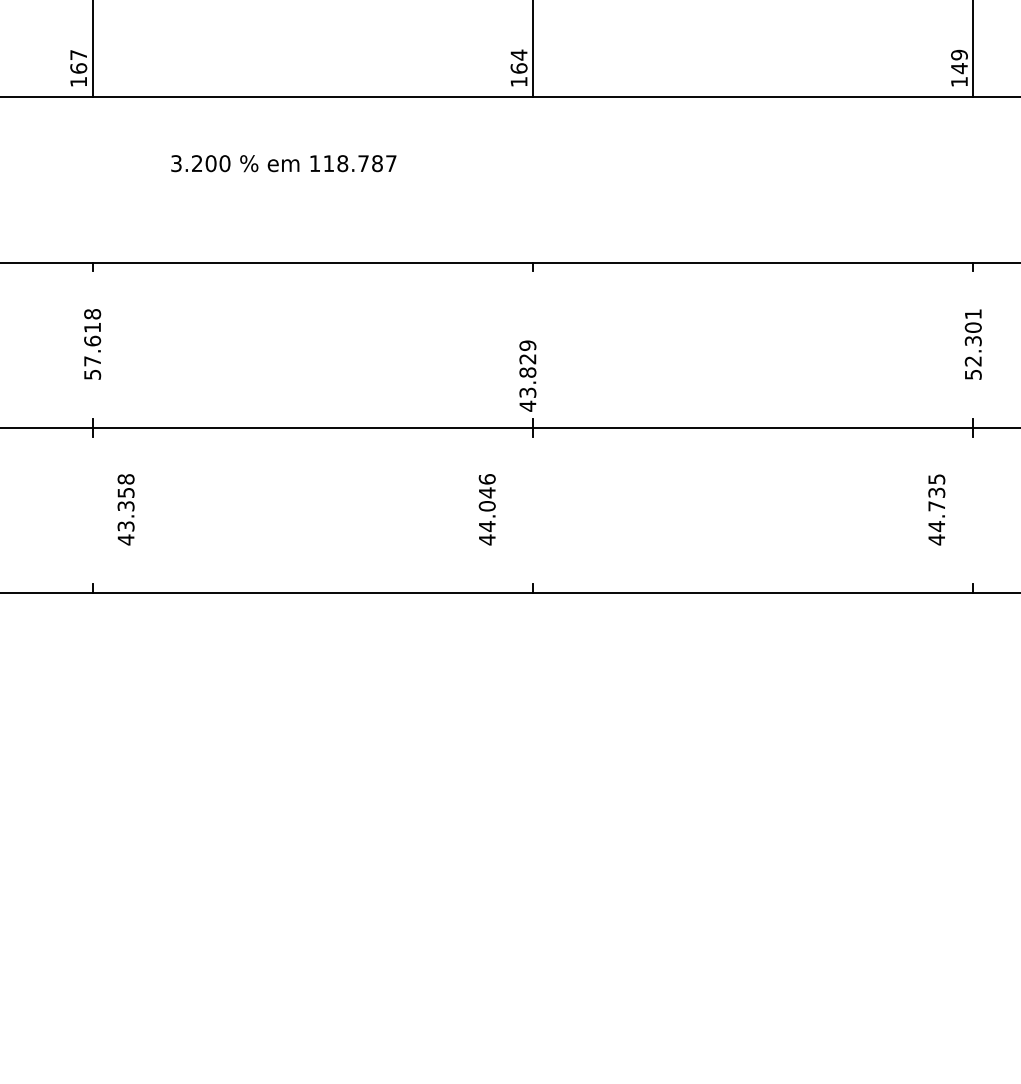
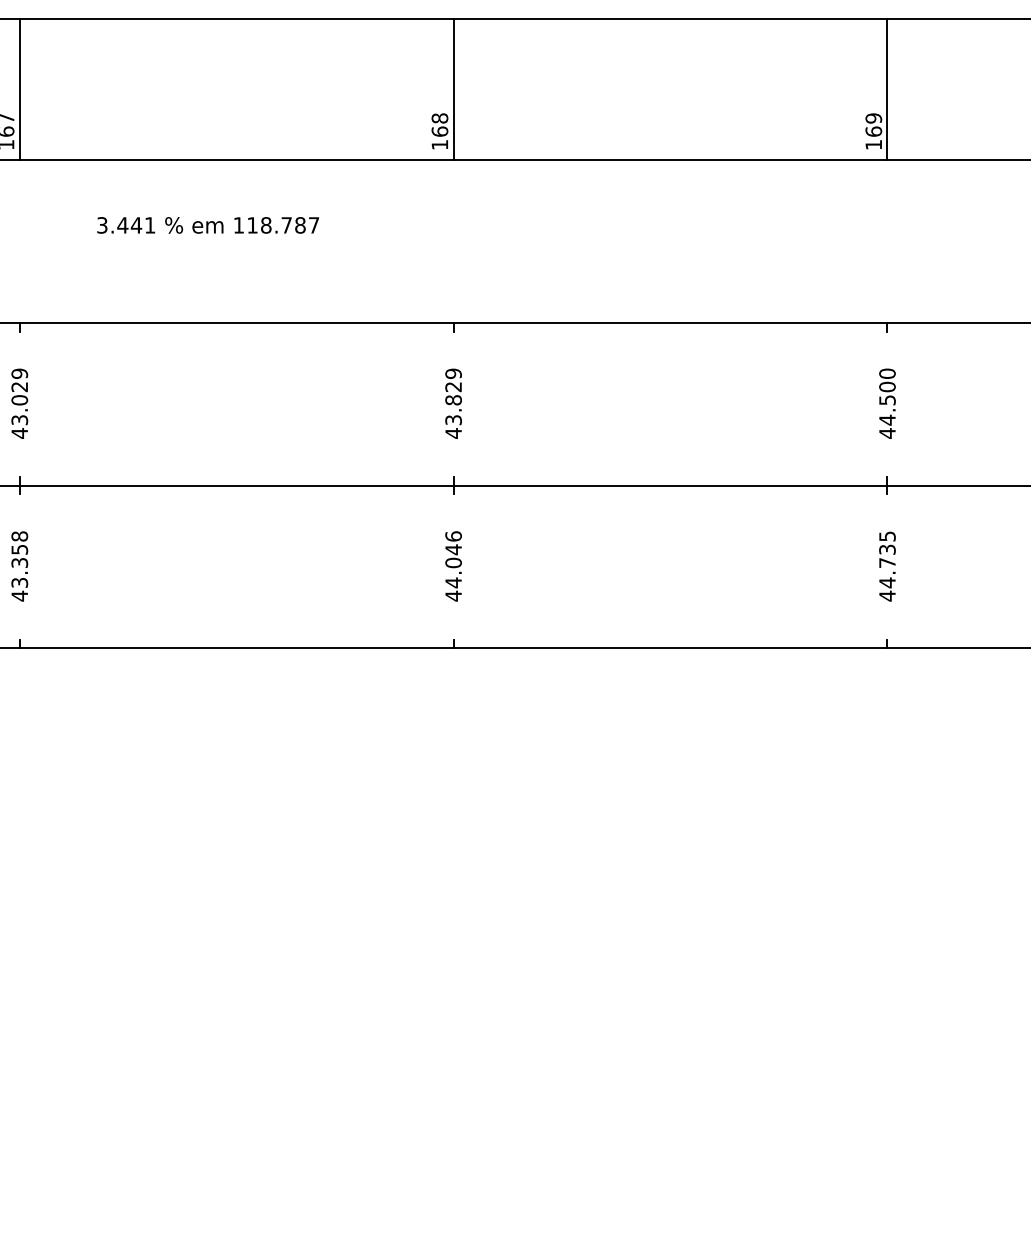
text: (518, 55) -> (439, 118), 164 -> 168
text: (959, 68) -> (873, 131), 149 -> 169
text: (211, 163) -> (136, 225), 3.200 -> 3.441
text: (92, 344) -> (19, 403), 57.618 -> 43.029
text: (973, 344) -> (887, 403), 52.301 -> 44.500
text: (527, 375) -> (453, 403), moved
text: (125, 509) -> (19, 566), moved
text: (487, 509) -> (453, 566), moved
text: (936, 509) -> (887, 566), moved

